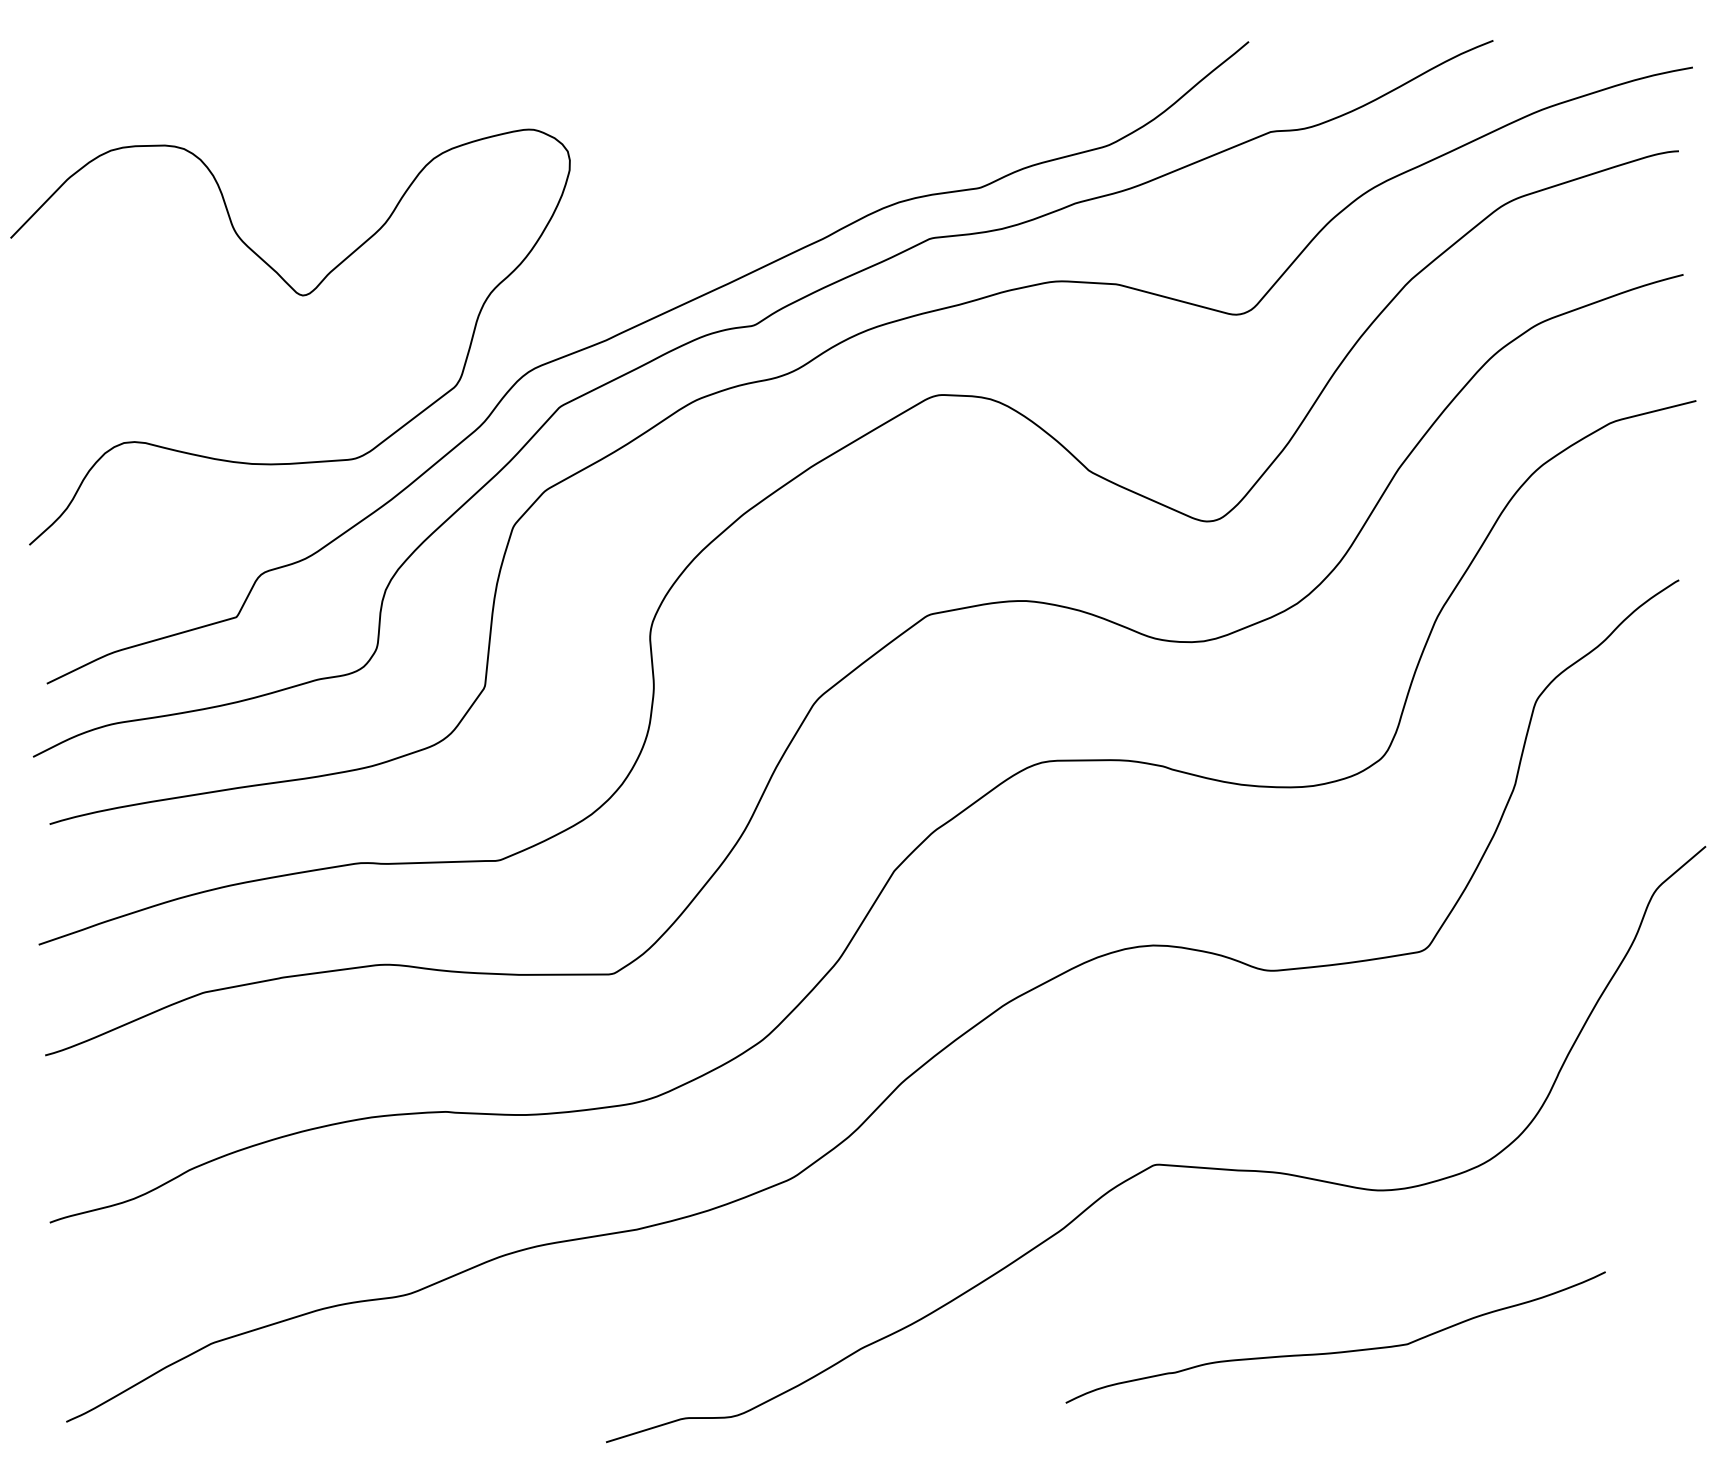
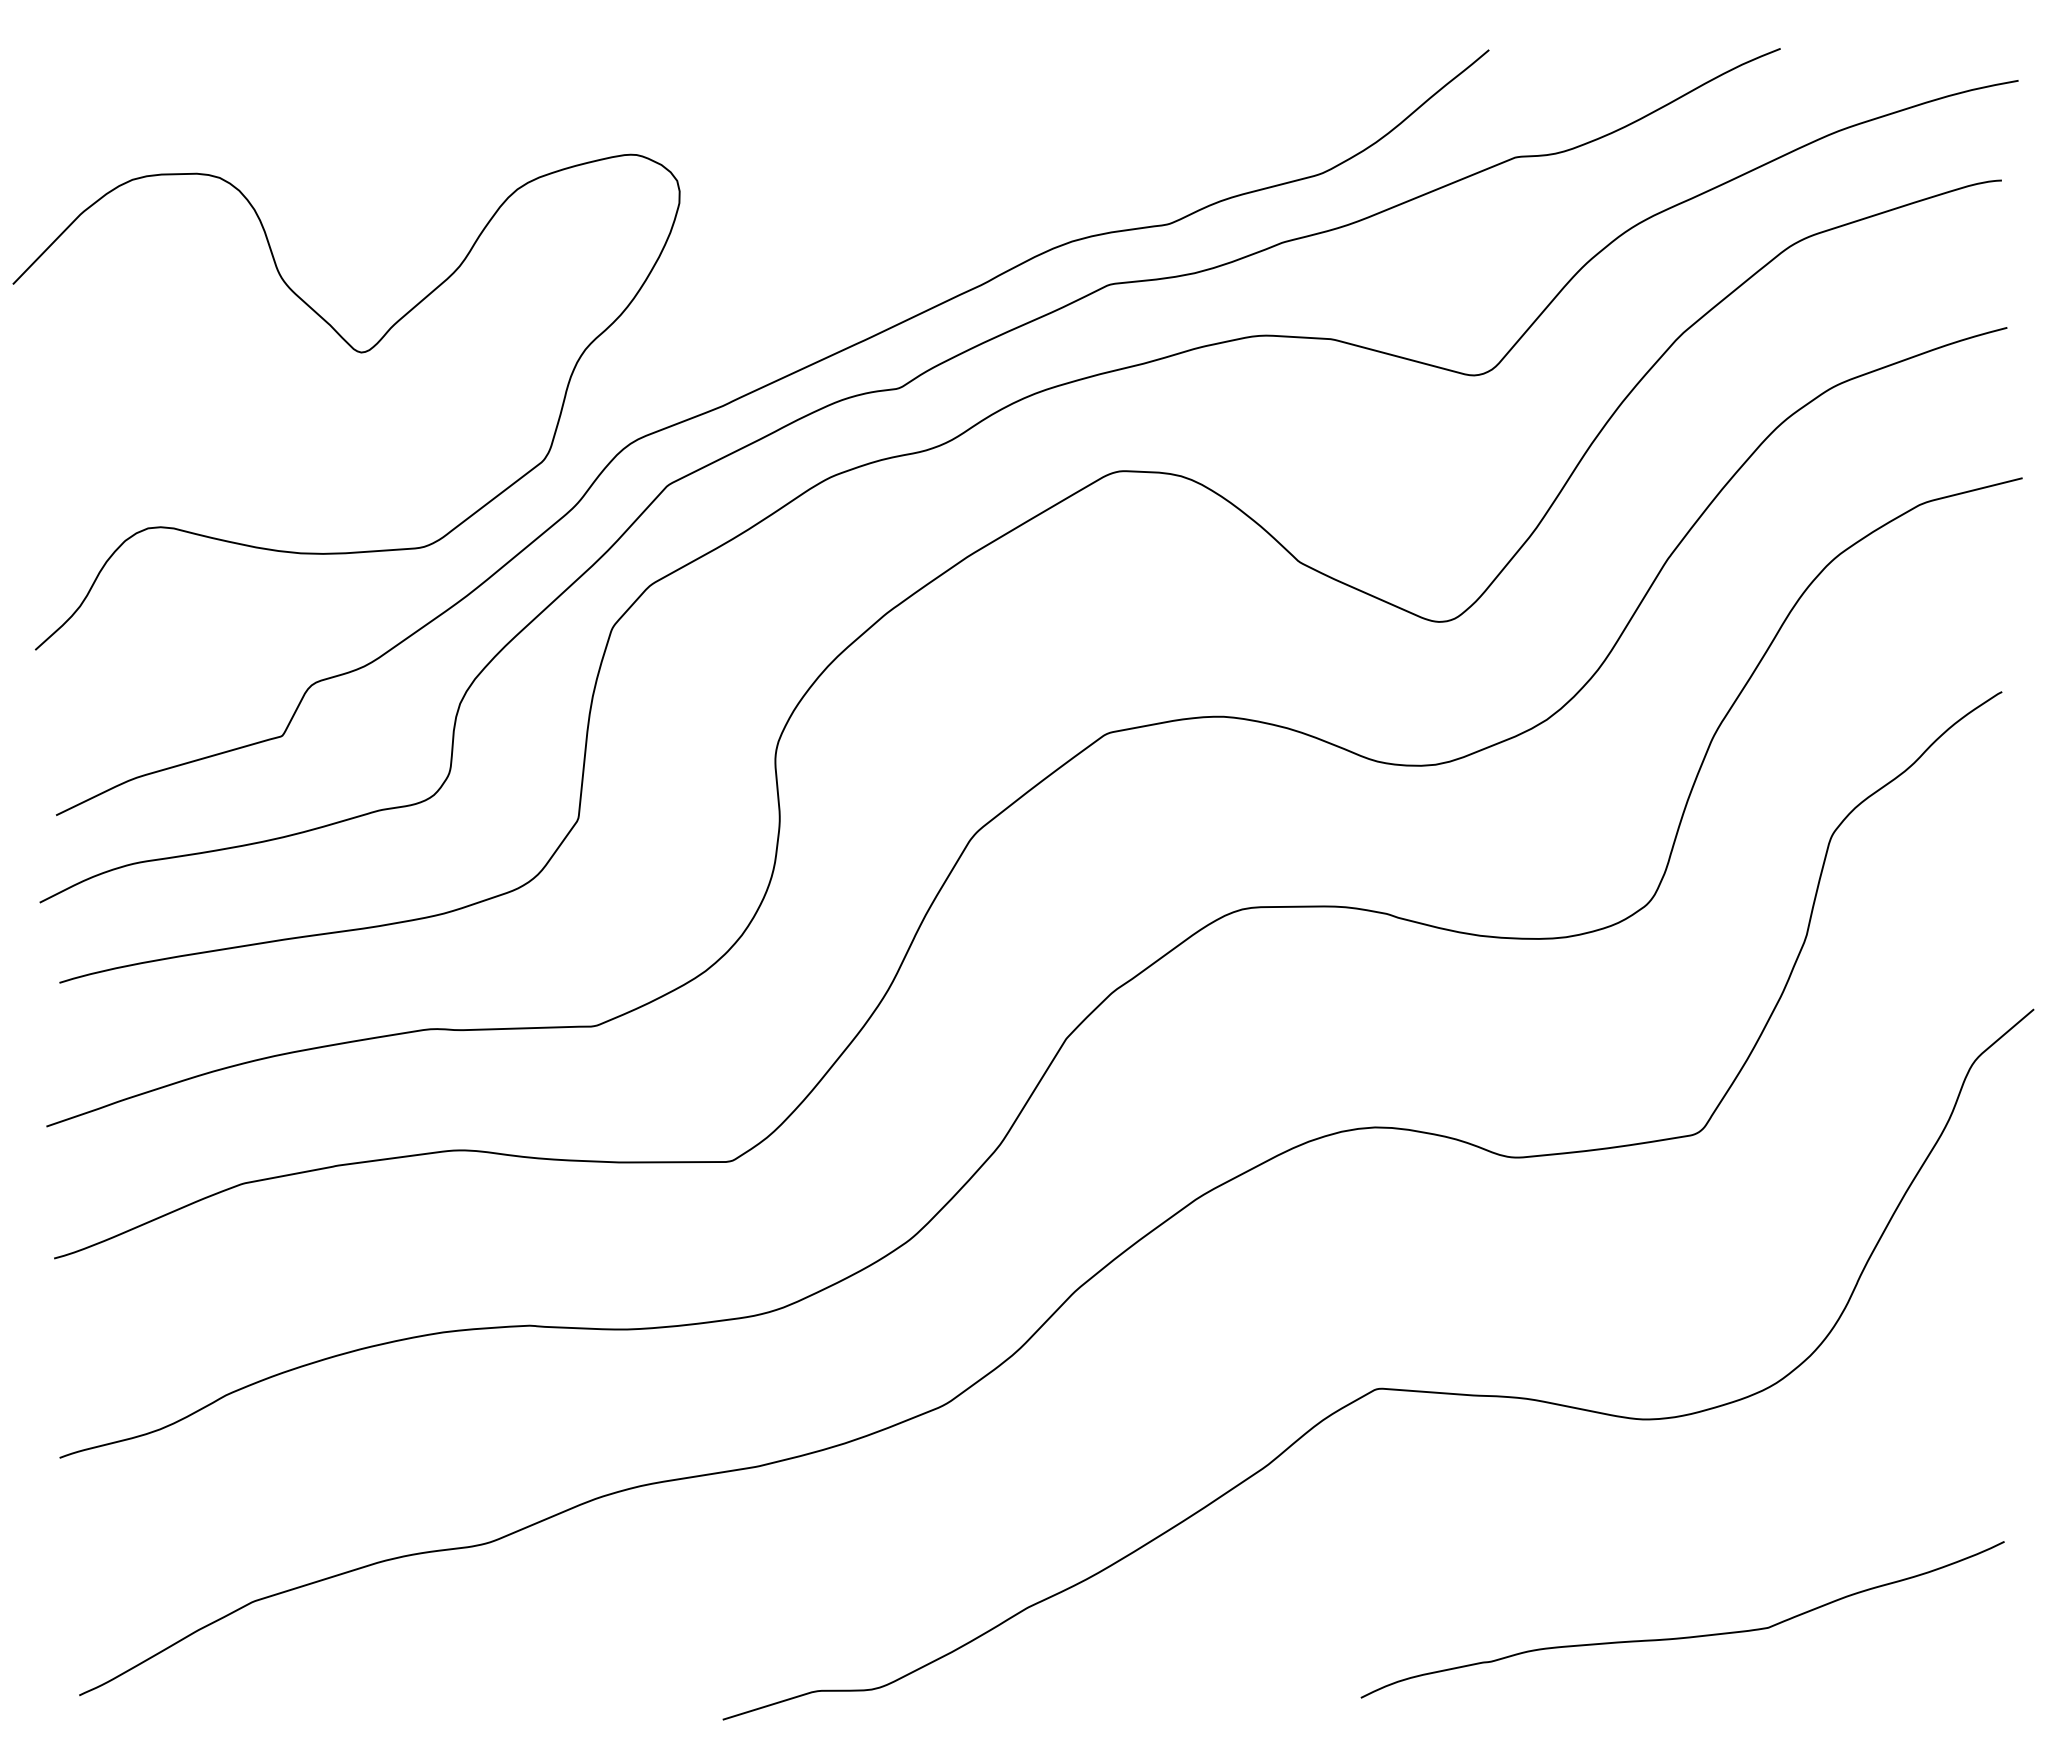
curve: (1338, 1351) -> (1685, 1636), moved

